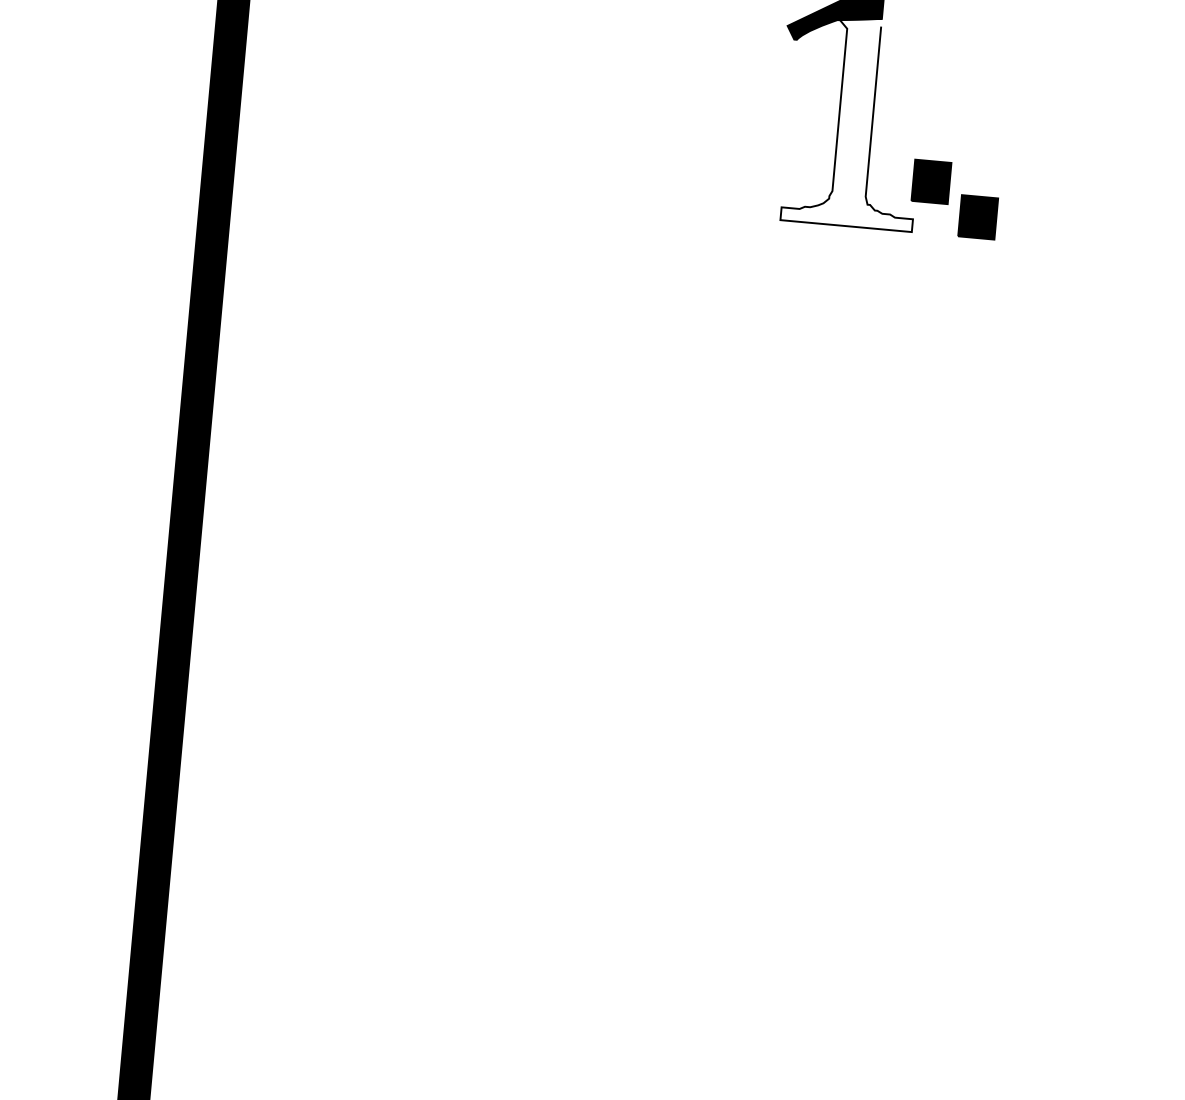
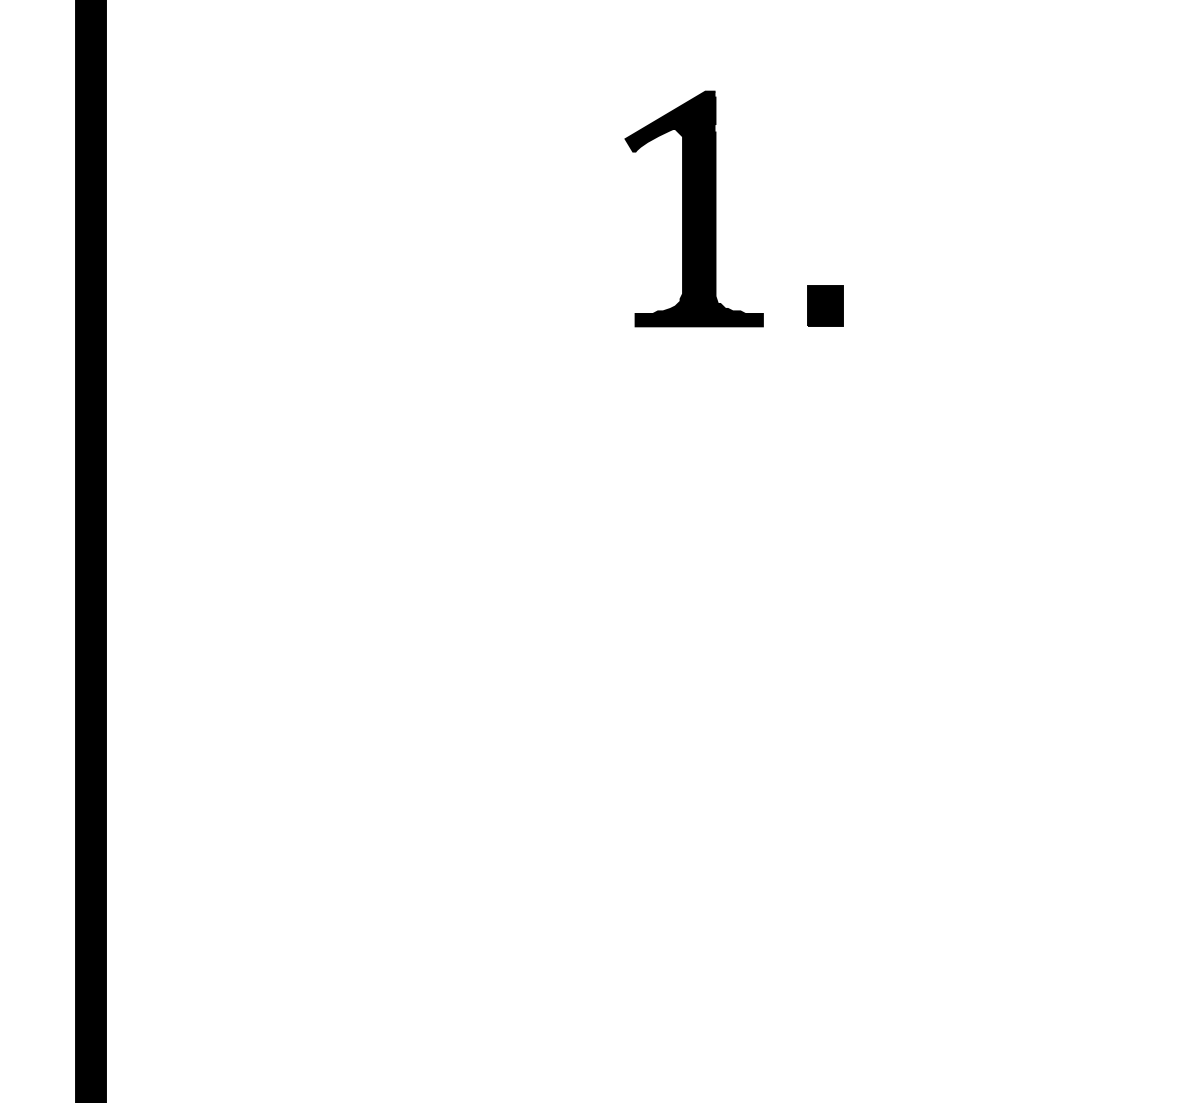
fill: (854, 121) -> (698, 225), added
part: (931, 180) -> (777, 275), removed

